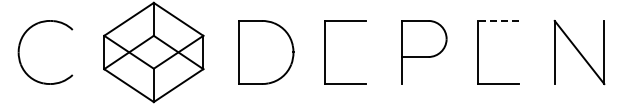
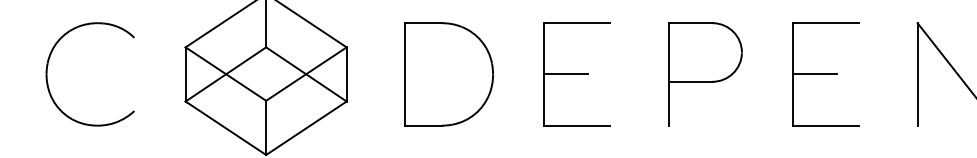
line: (497, 20) -> (824, 22), dashed -> solid
line: (338, 52) -> (566, 74), added
line: (491, 52) -> (814, 74), added

